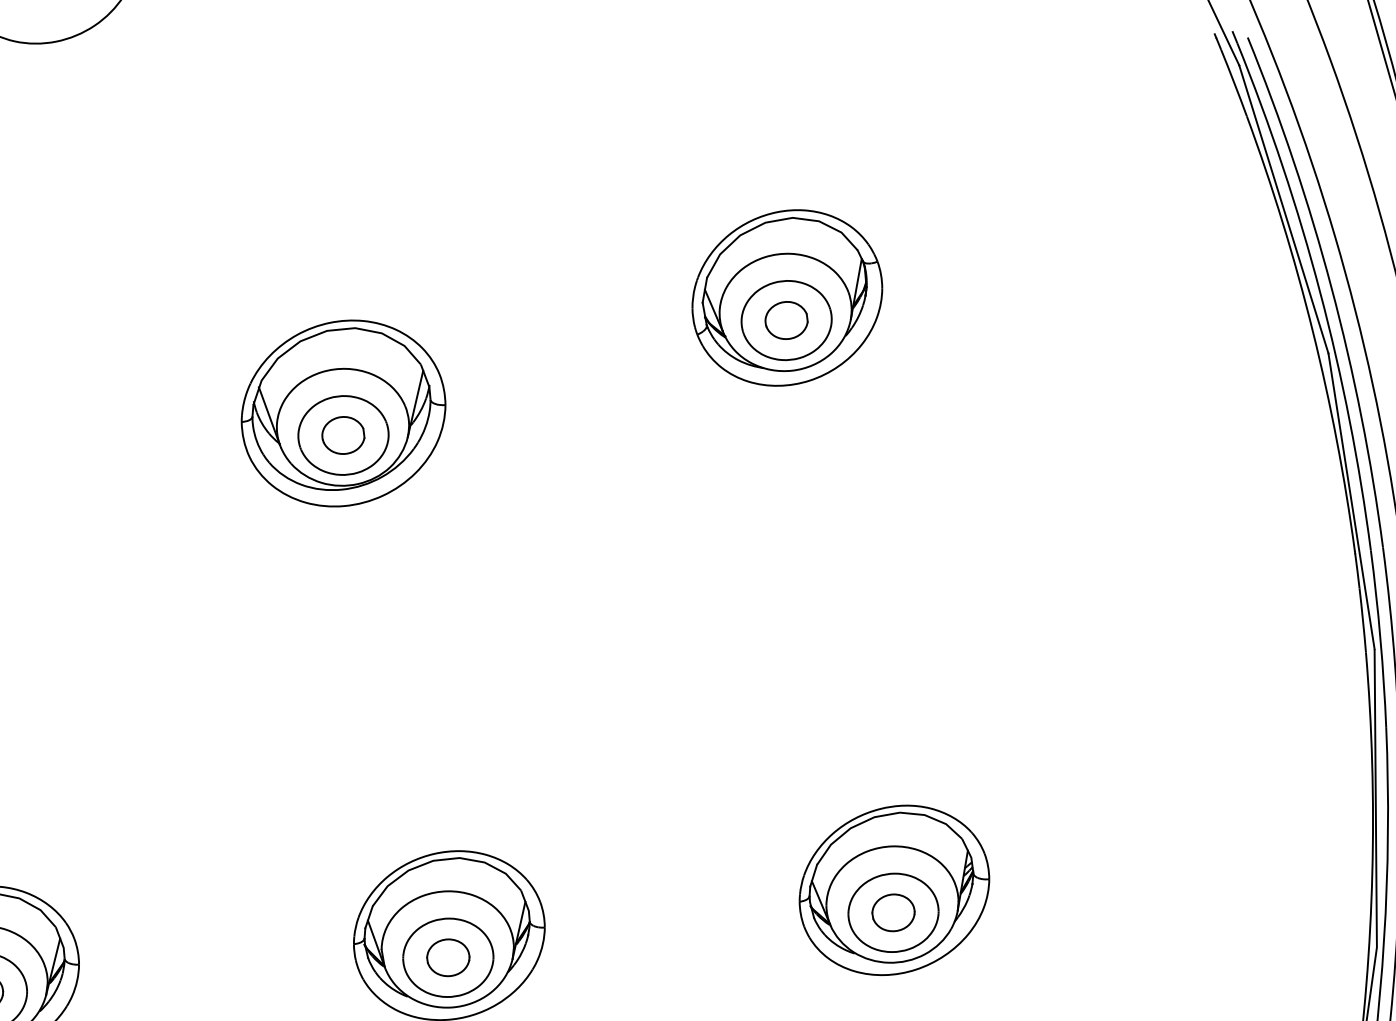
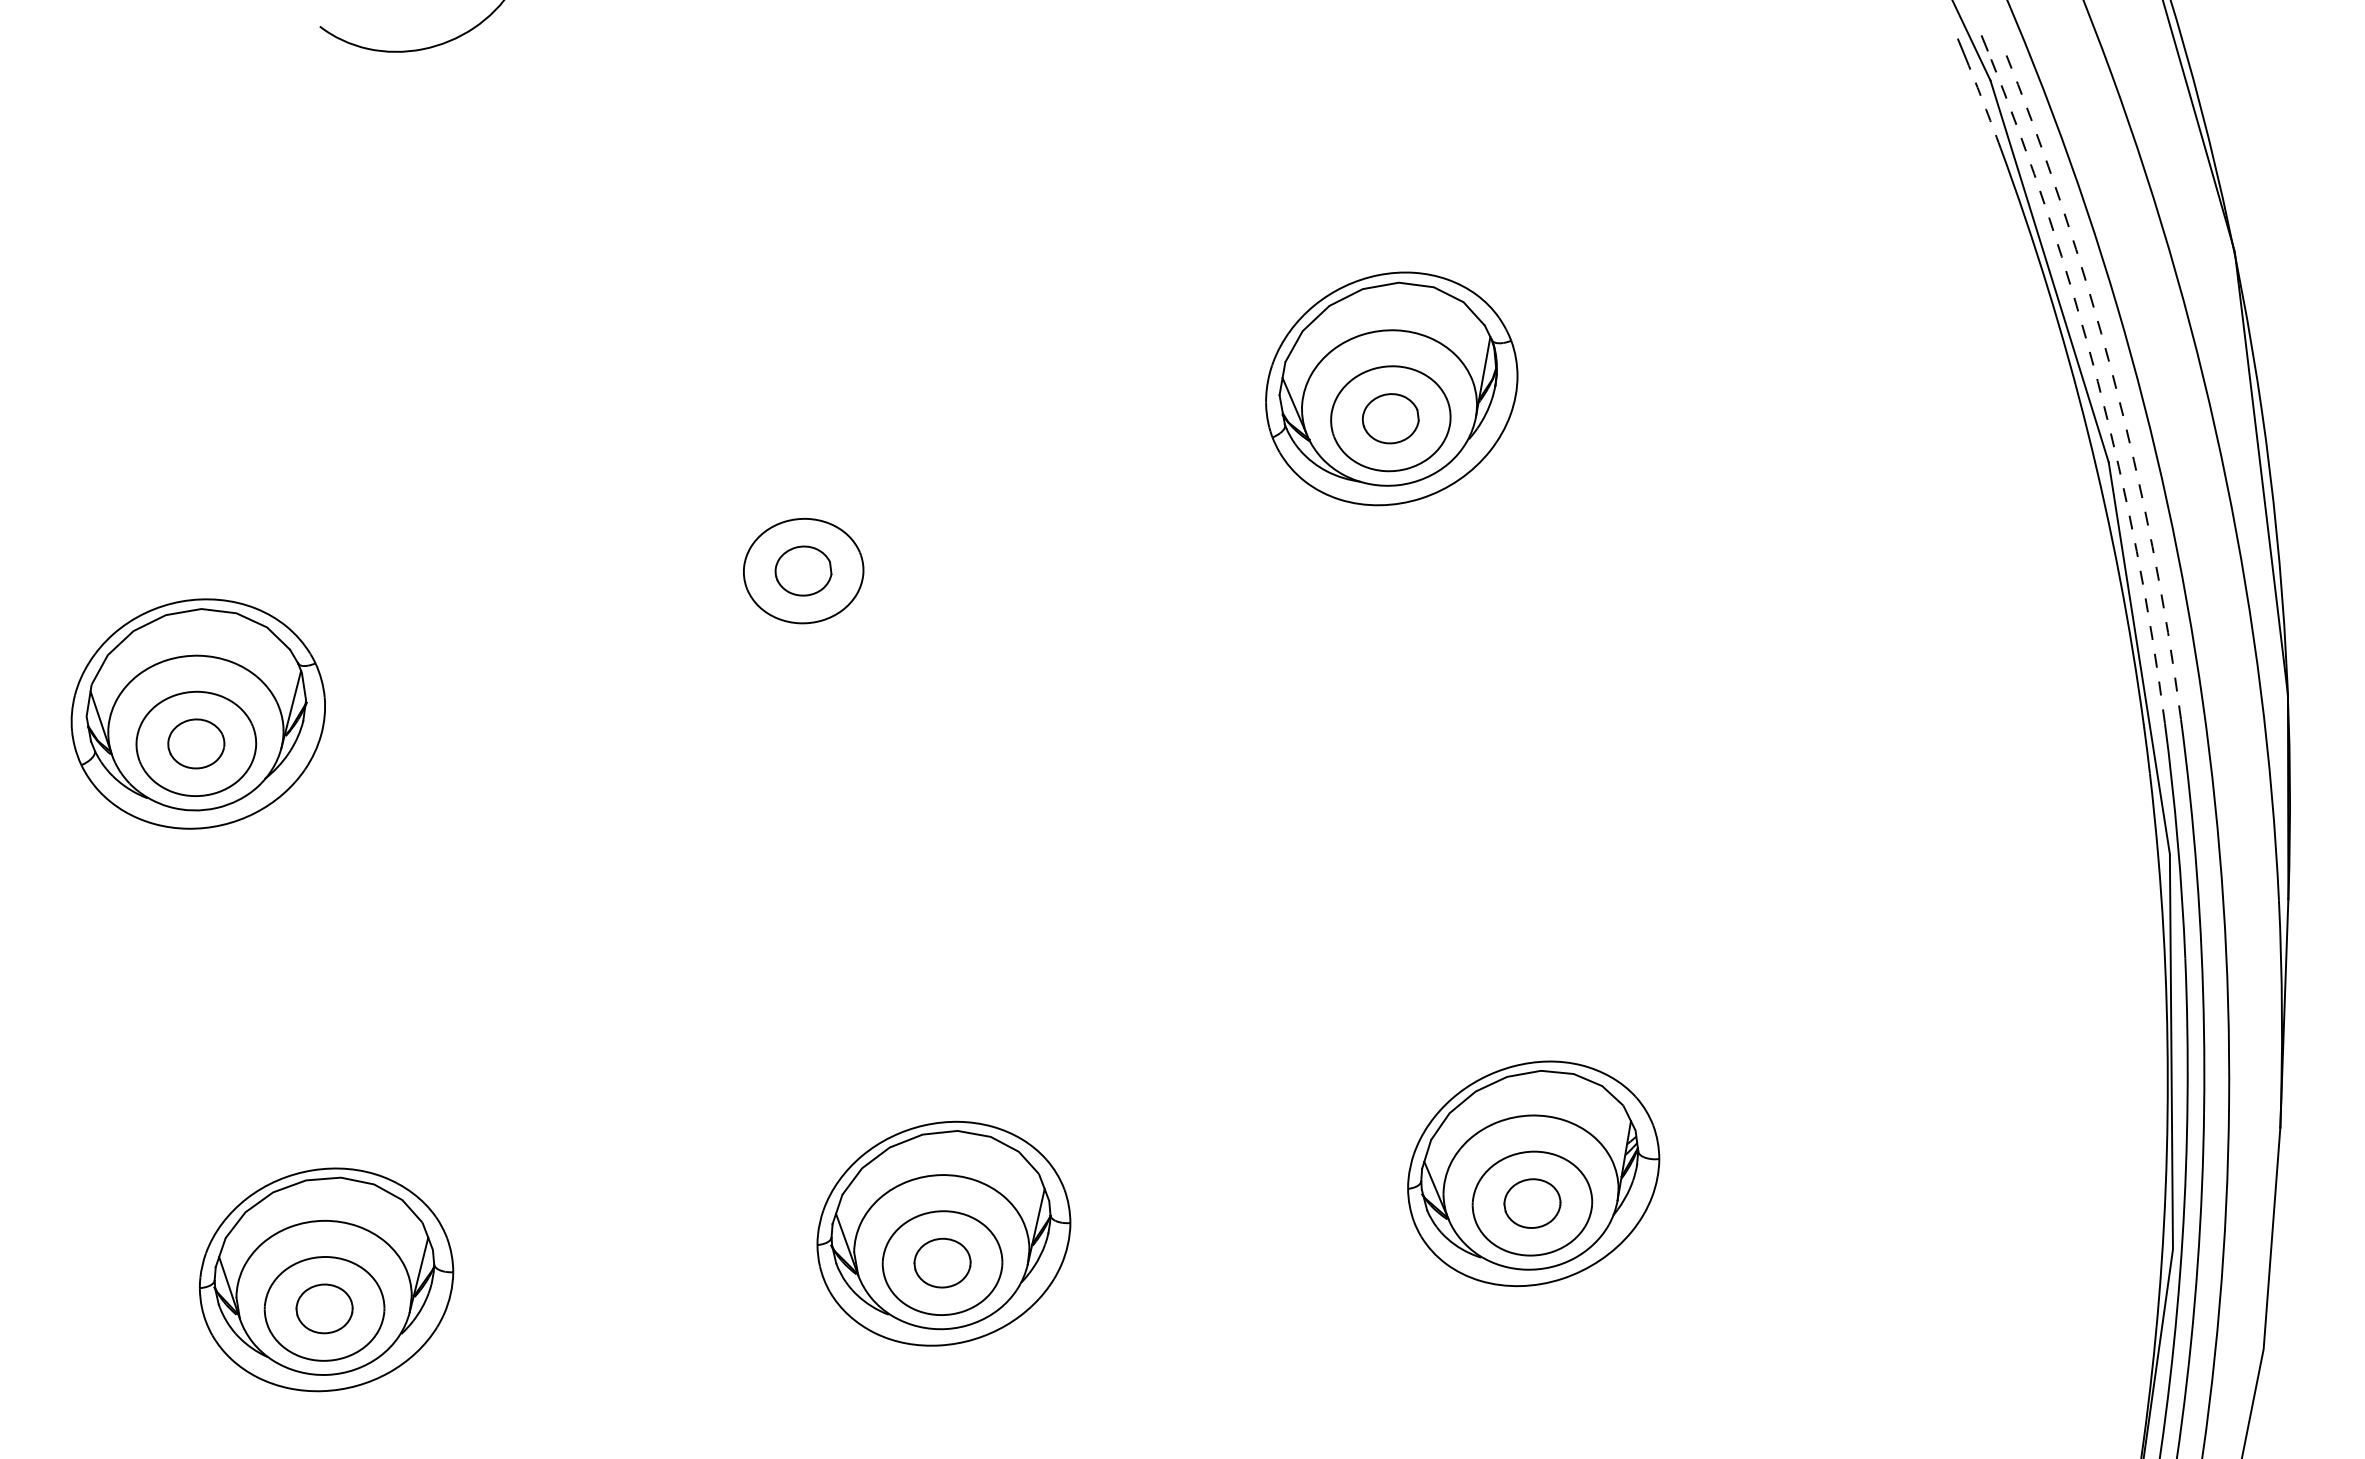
arc: (1234, 83) -> (1984, 104), solid -> dashed
arc: (1331, 287) -> (2112, 375), solid -> dashed
arc: (1319, 292) -> (2097, 381), solid -> dashed
part: (343, 413) -> (803, 541), removed

